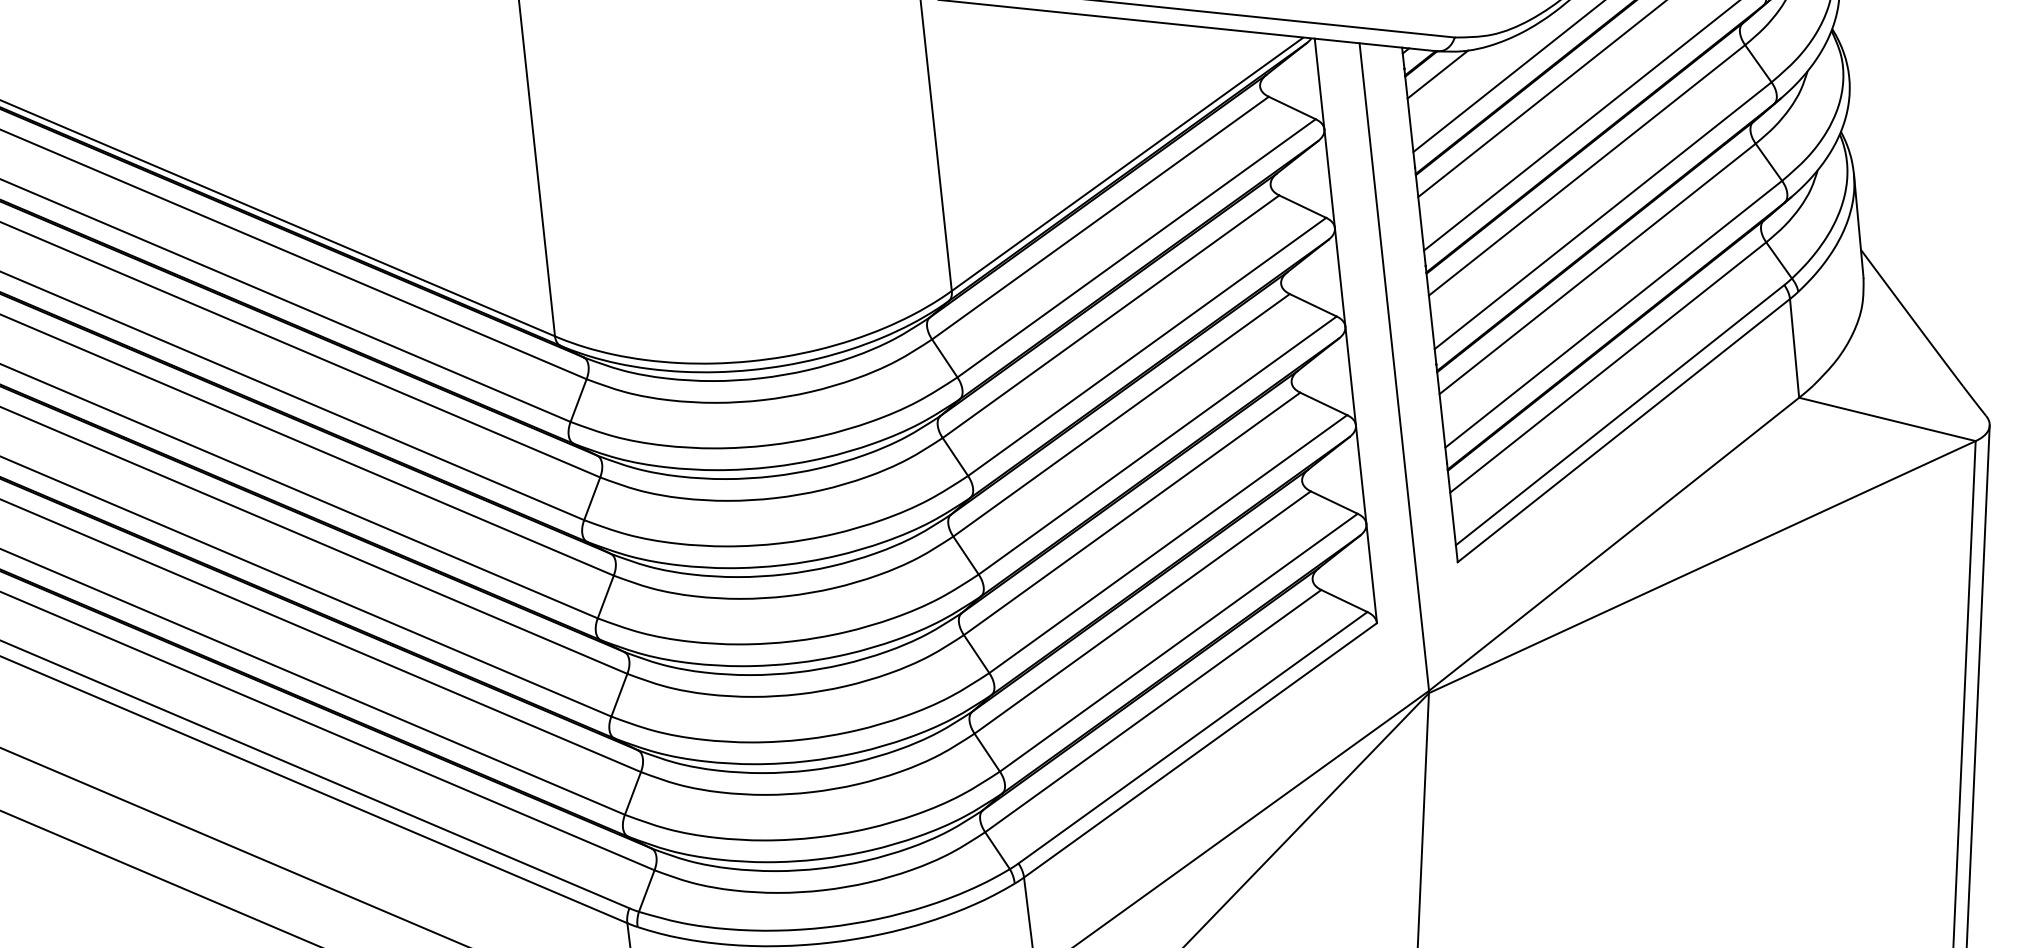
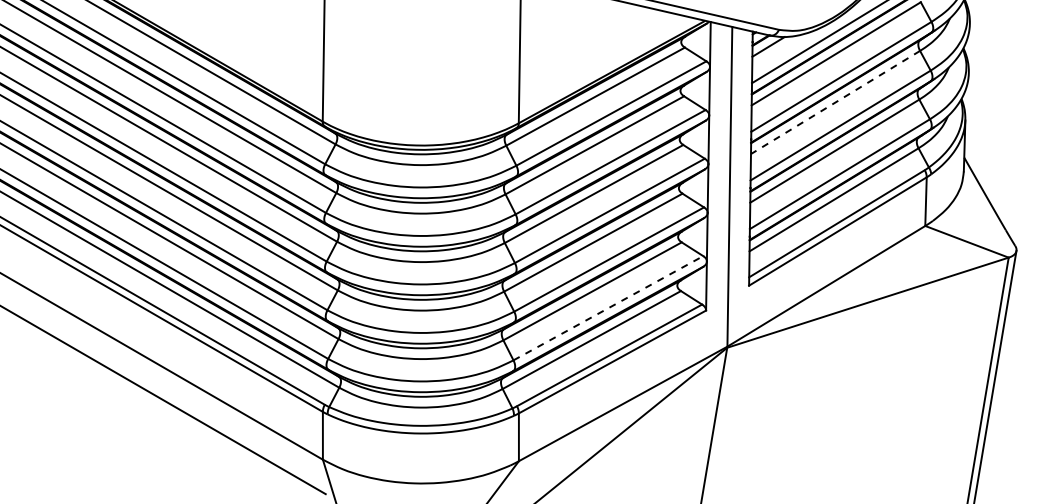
line: (1586, 170) -> (835, 102), solid -> dashed
line: (1178, 641) -> (608, 307), solid -> dashed

